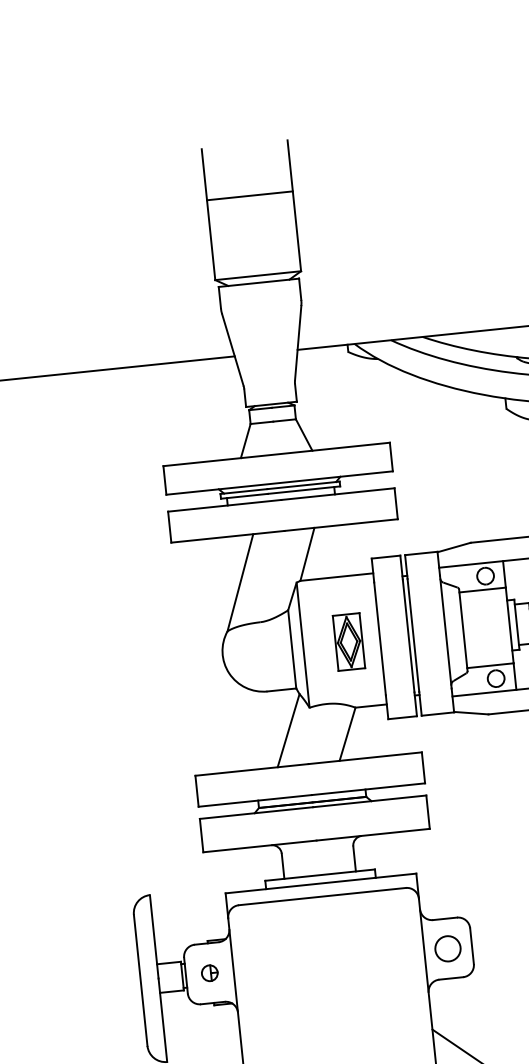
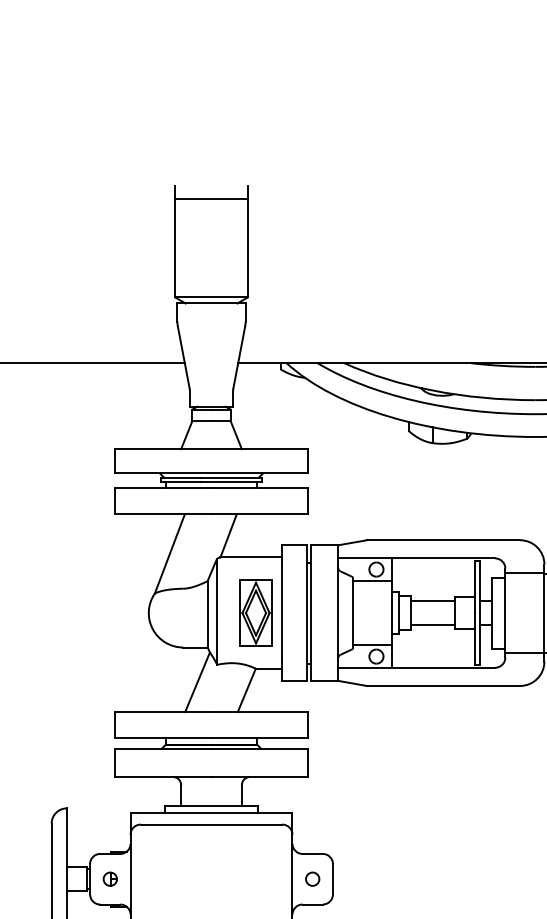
line: (249, 195) -> (211, 198), moved
part: (348, 641) -> (255, 612), size x1.43
circle: (447, 947) -> (312, 878), size x0.62

